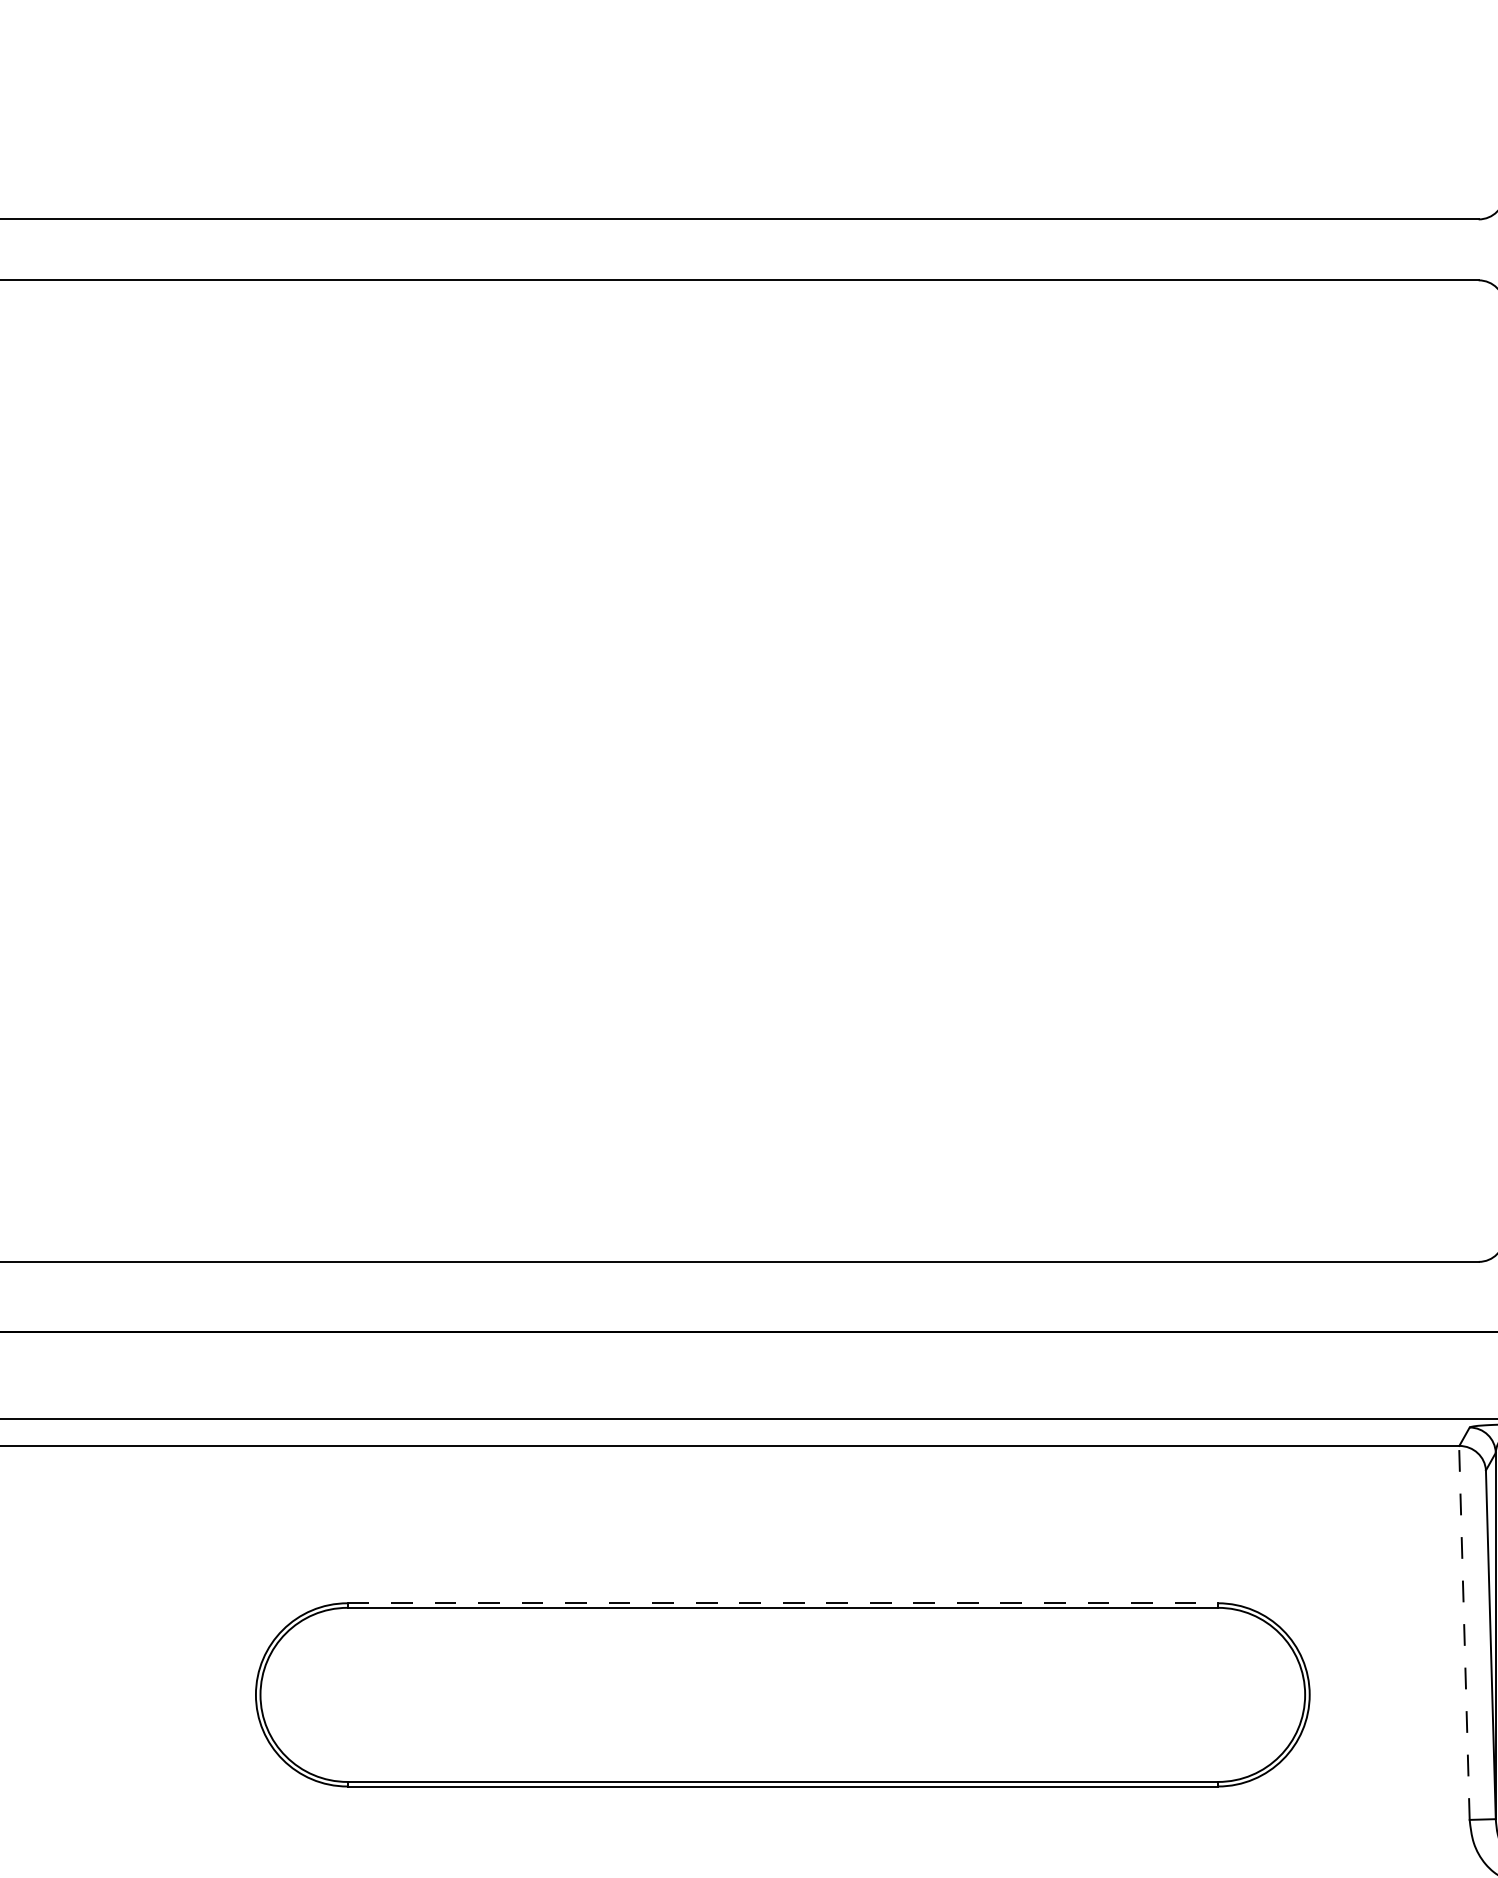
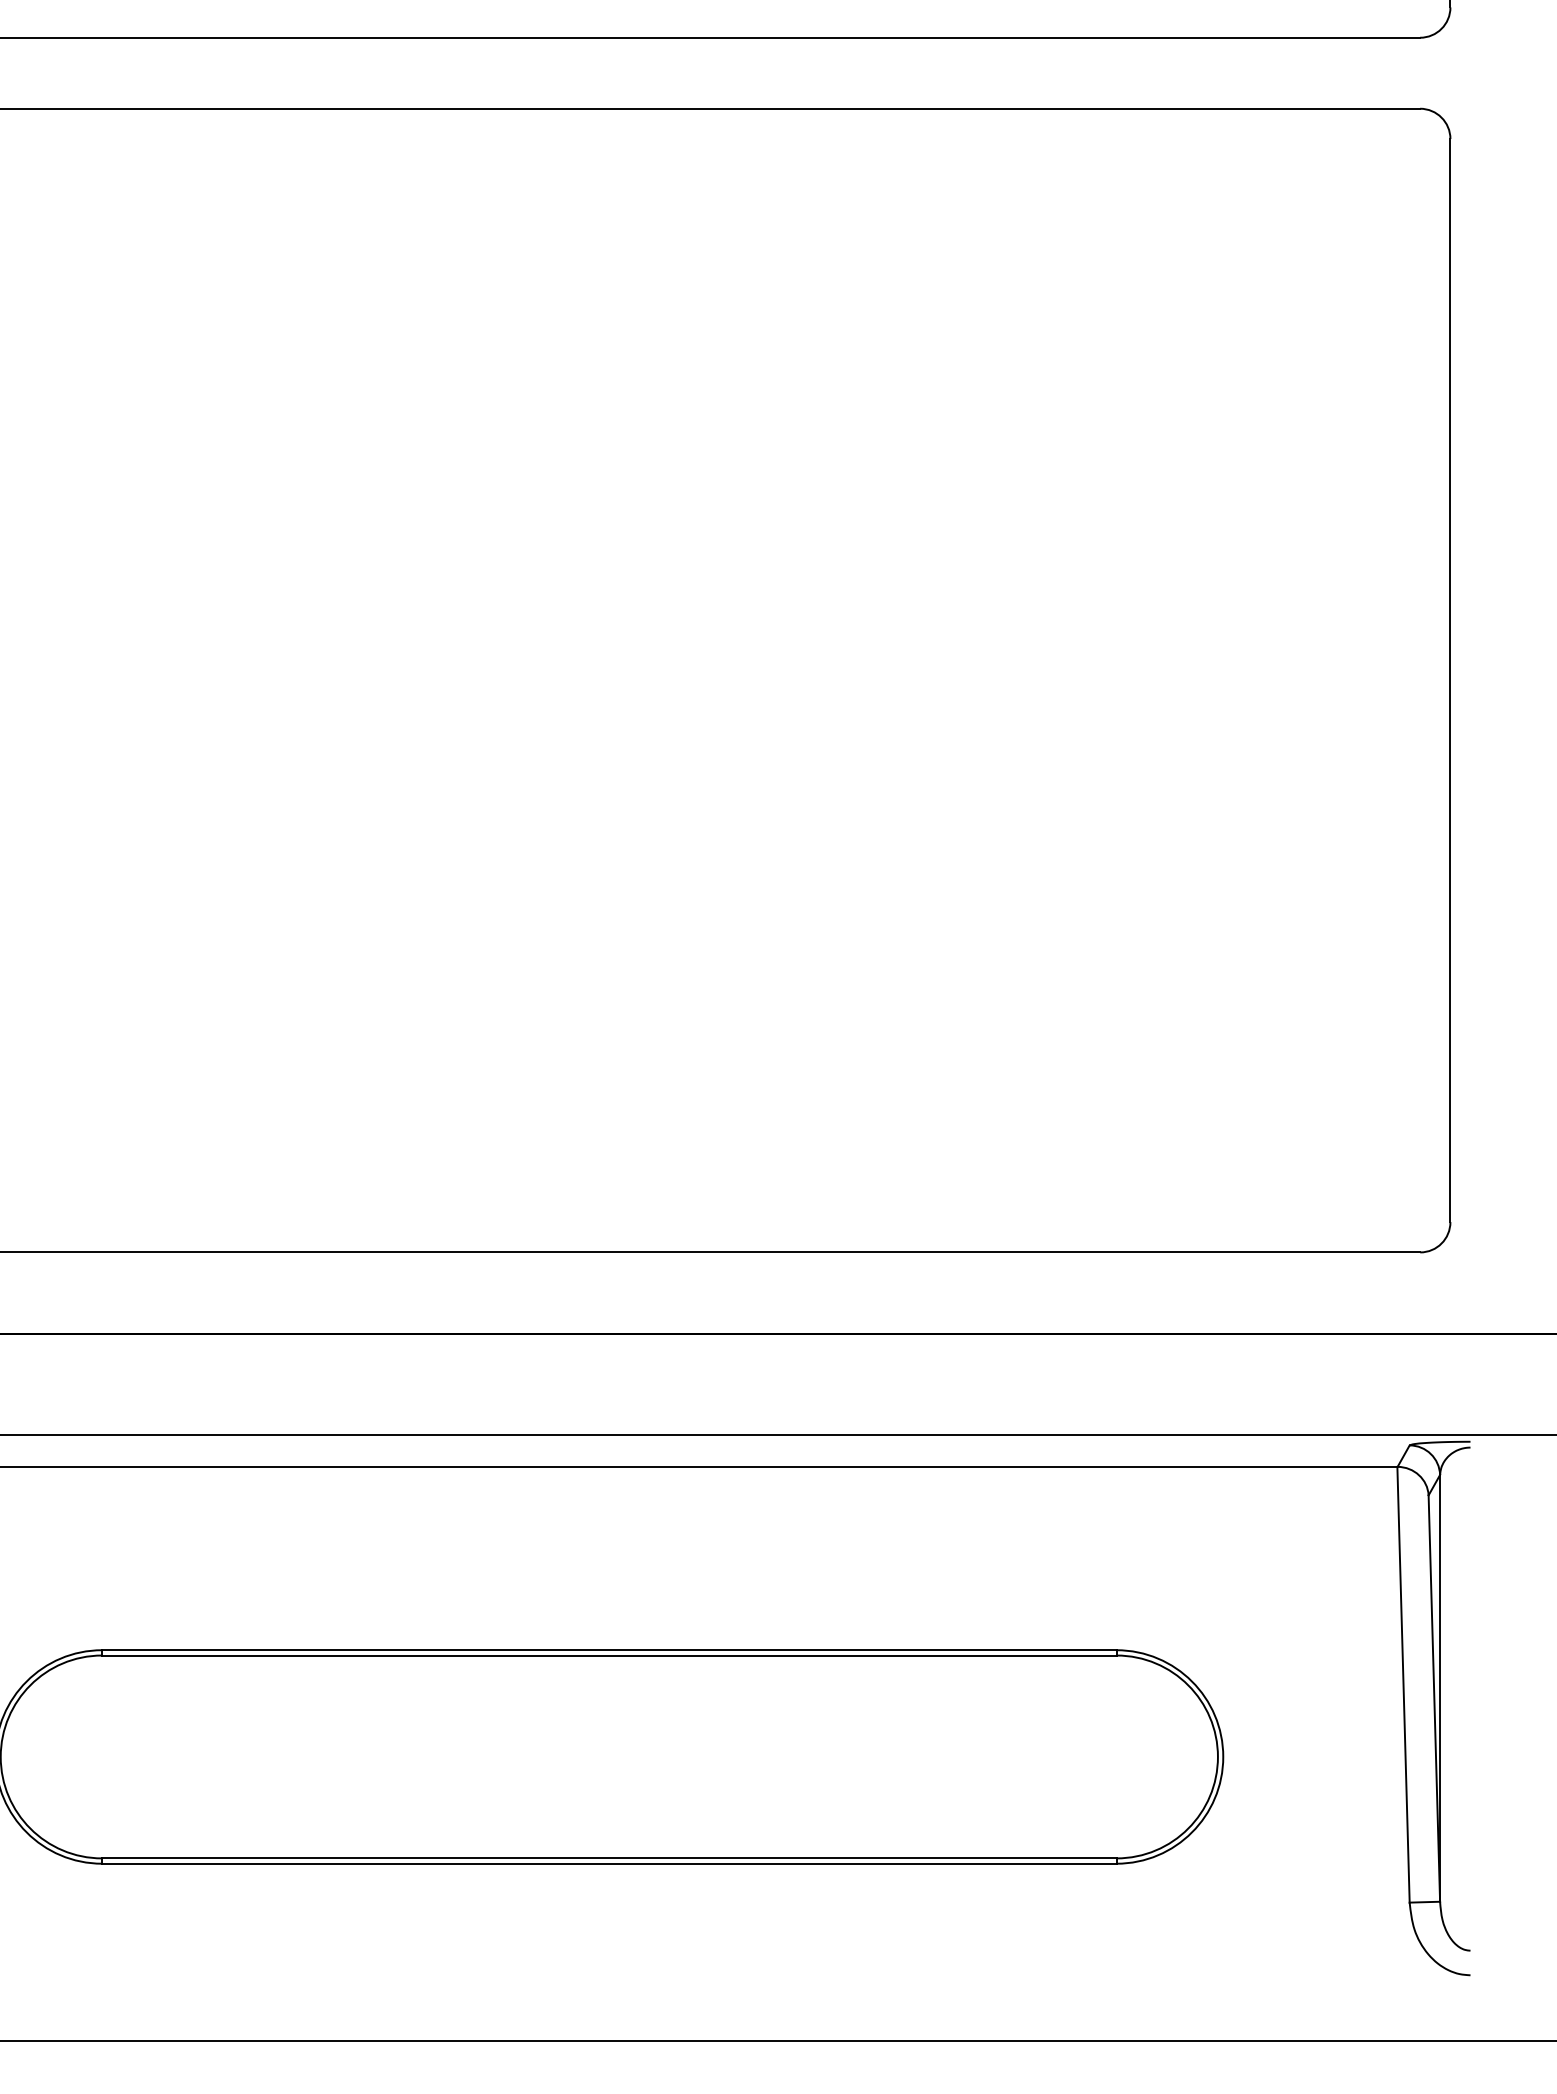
line: (783, 1603) -> (610, 1650), dashed -> solid
line: (1464, 1632) -> (1403, 1684), dashed -> solid

